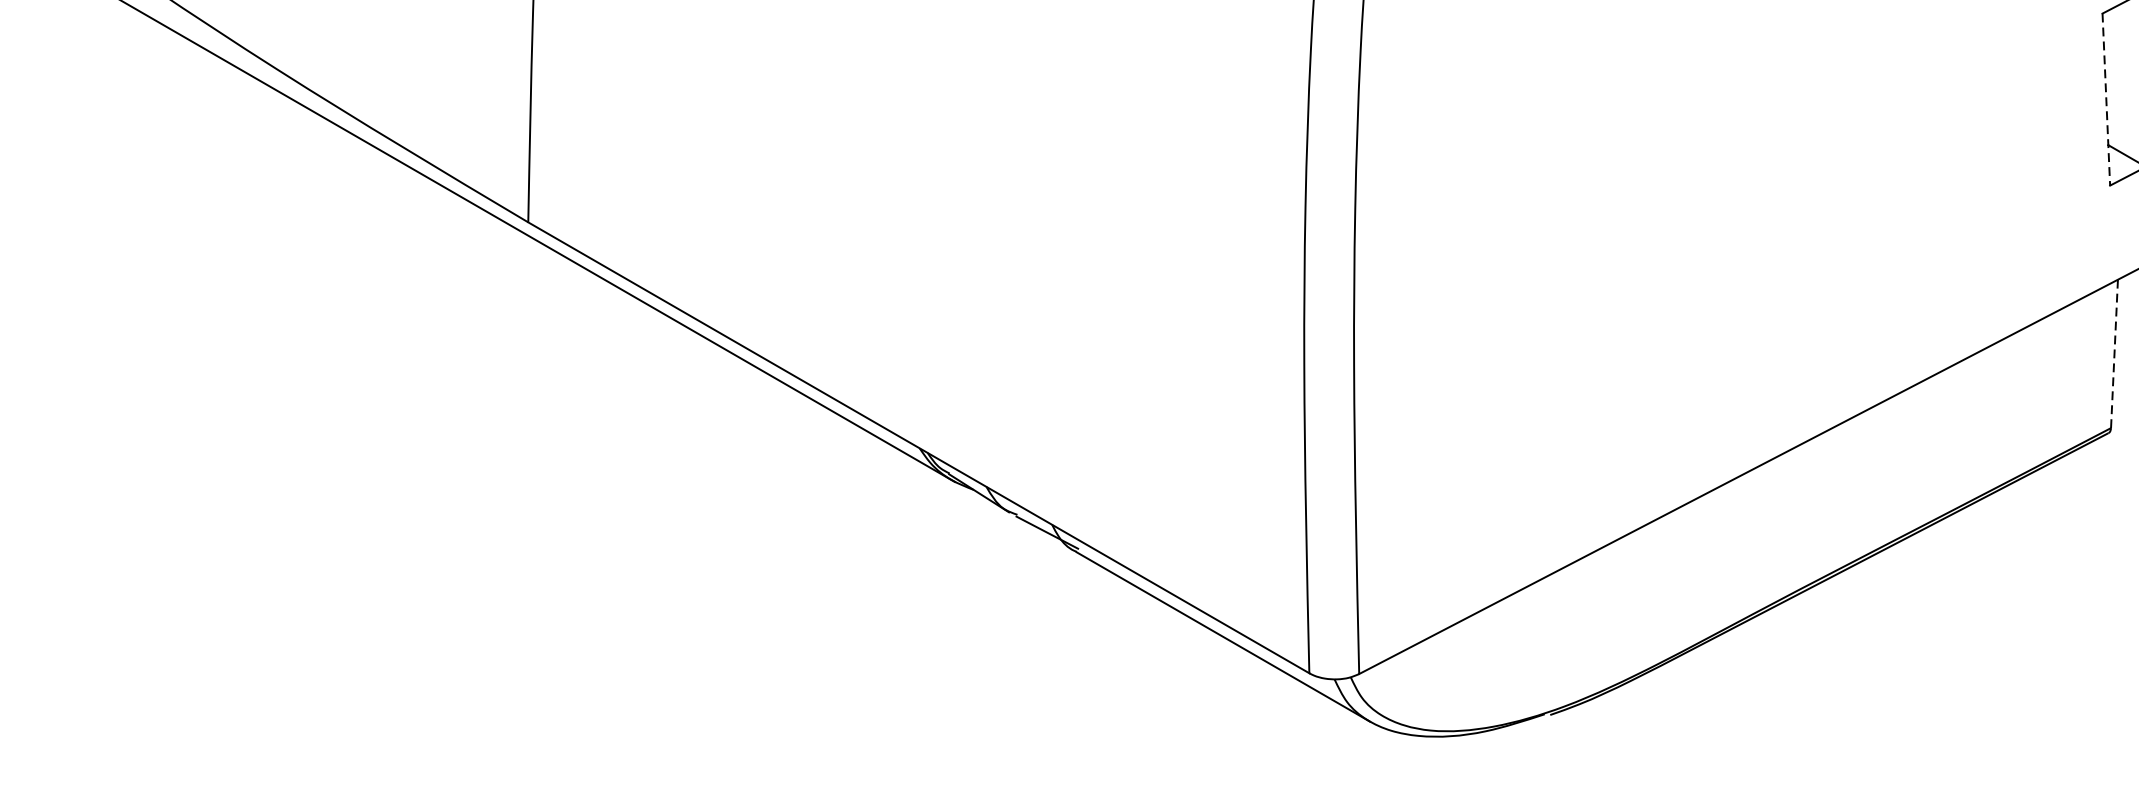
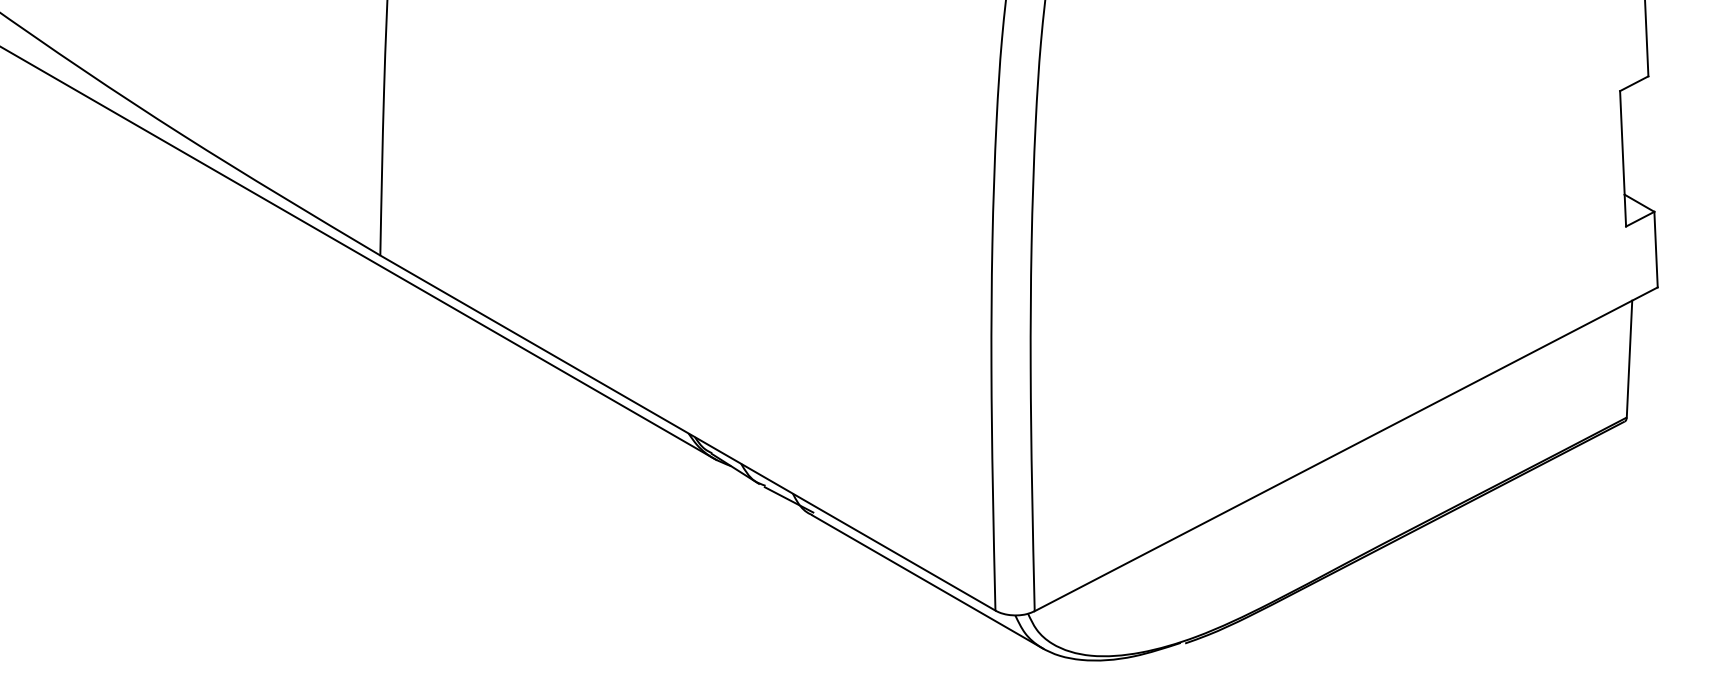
line: (2106, 99) -> (1623, 158), dashed -> solid
line: (2114, 353) -> (1629, 358), dashed -> solid

